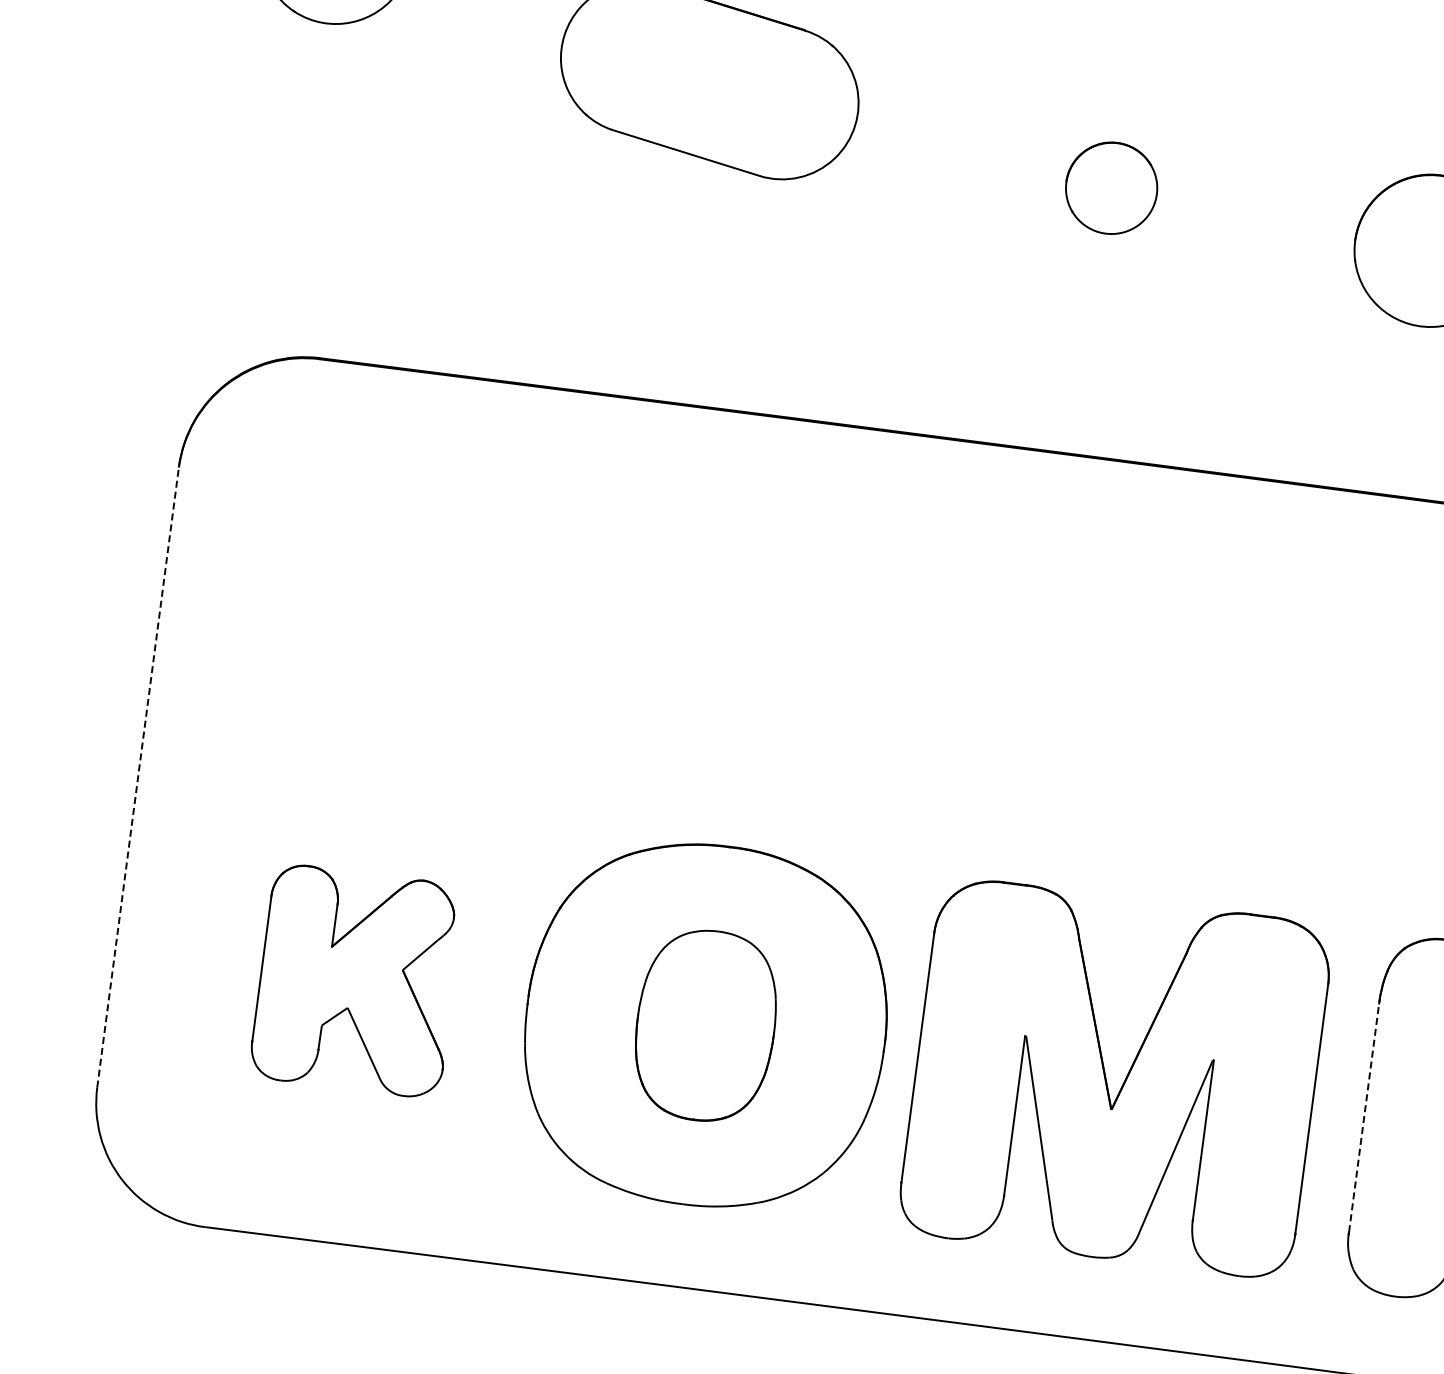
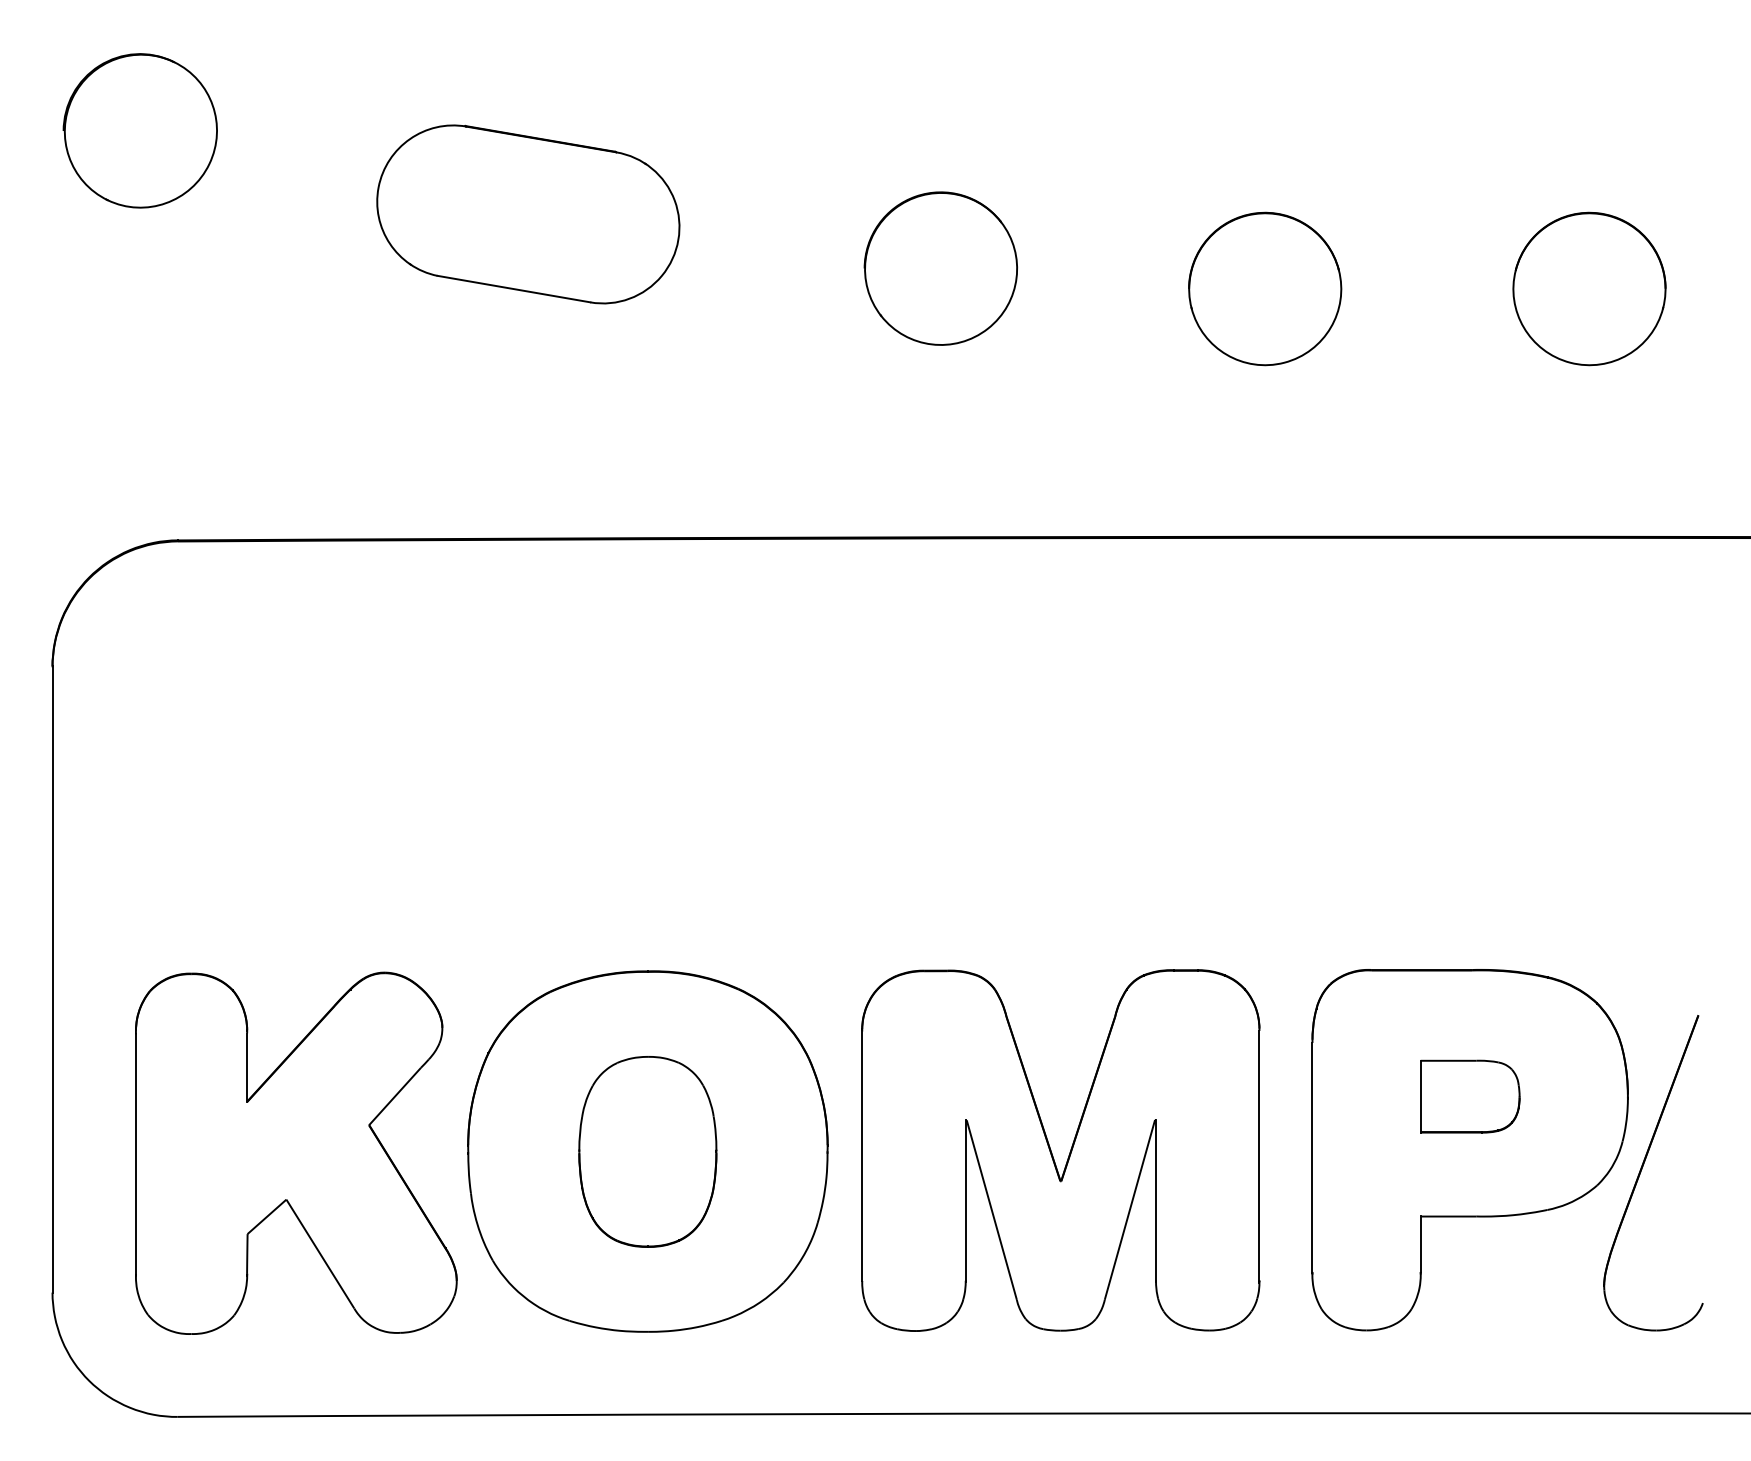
part: (1111, 188) -> (940, 268), size x1.67
line: (138, 776) -> (52, 978), dashed -> solid
part: (357, 980) -> (296, 1152), size x1.67
line: (1364, 1118) -> (1312, 1157), dashed -> solid

